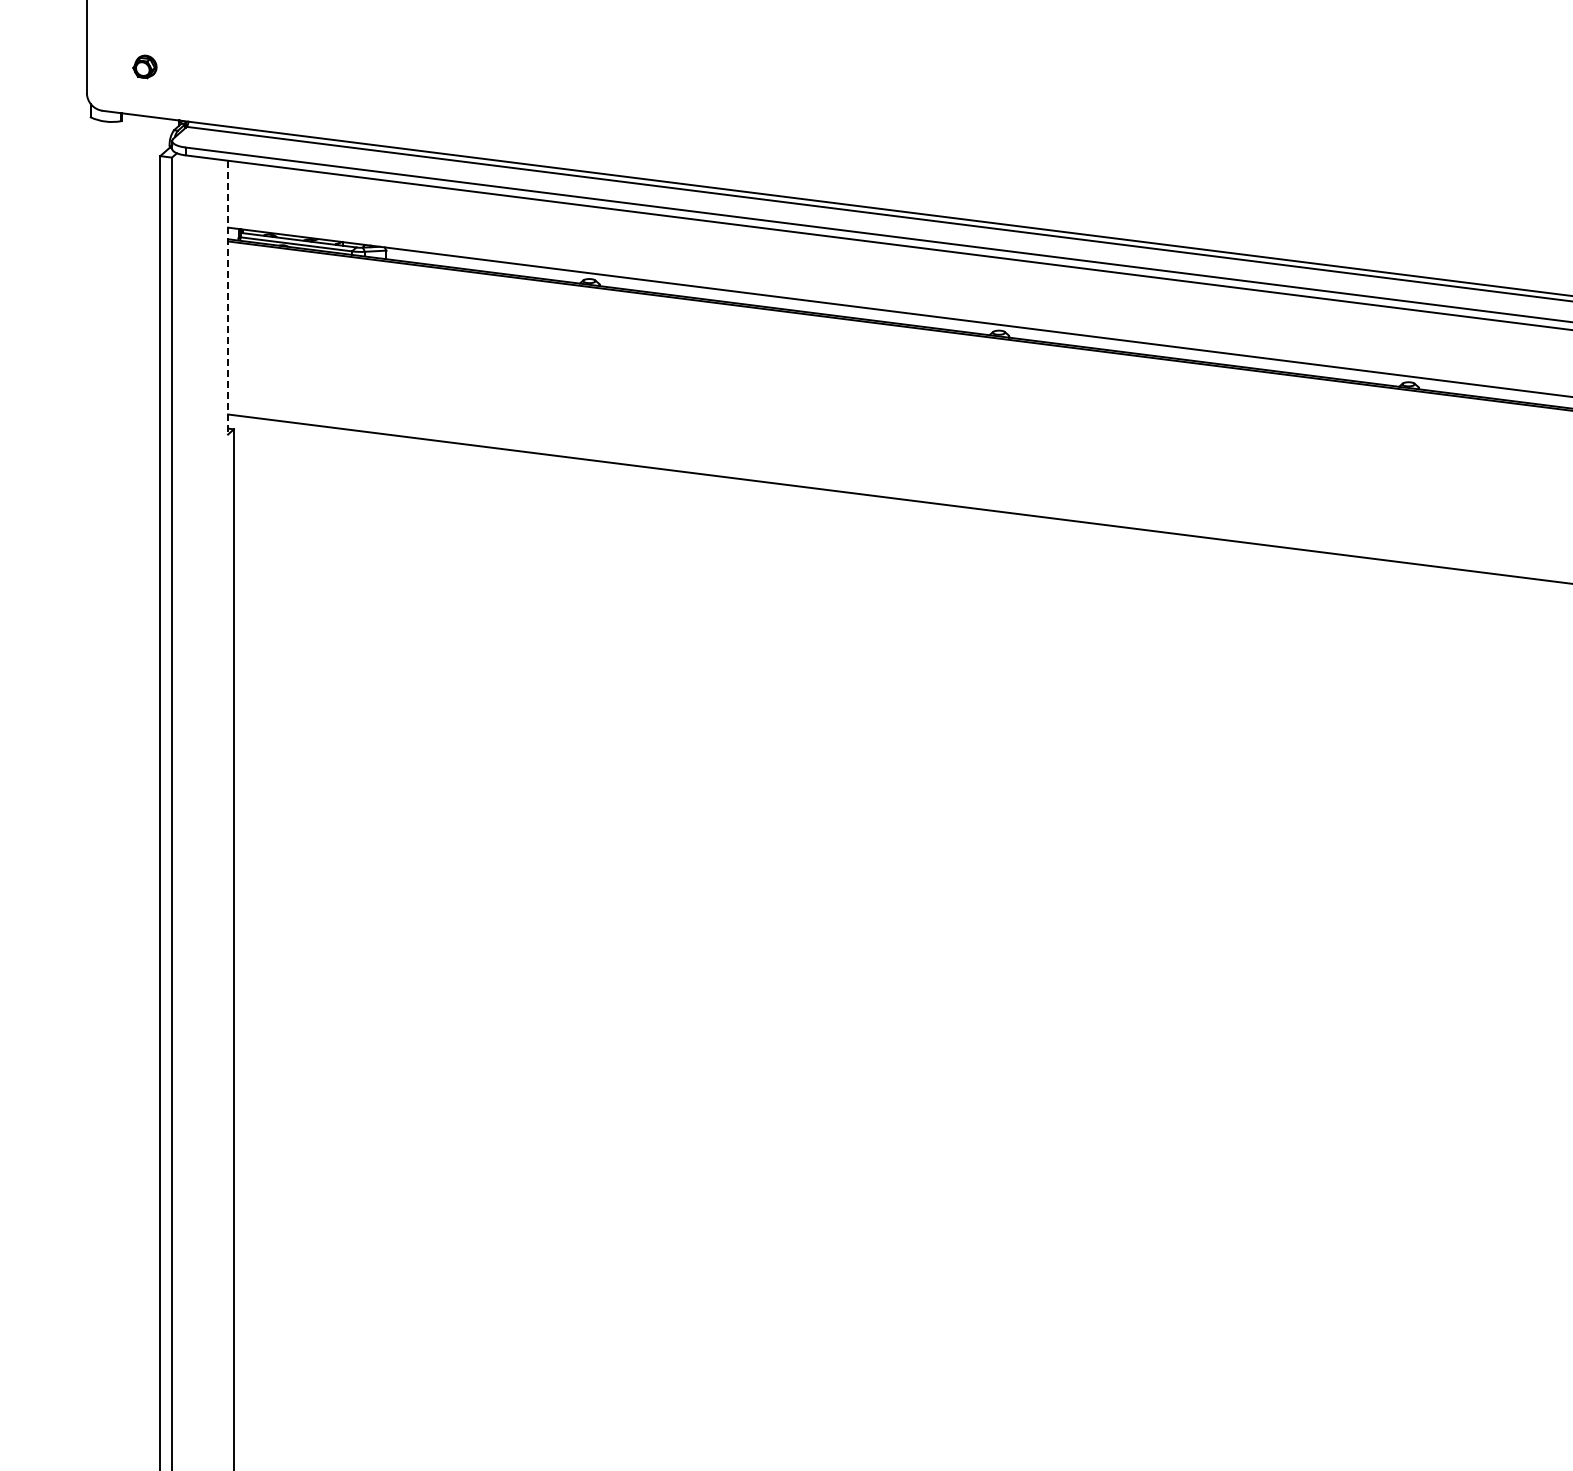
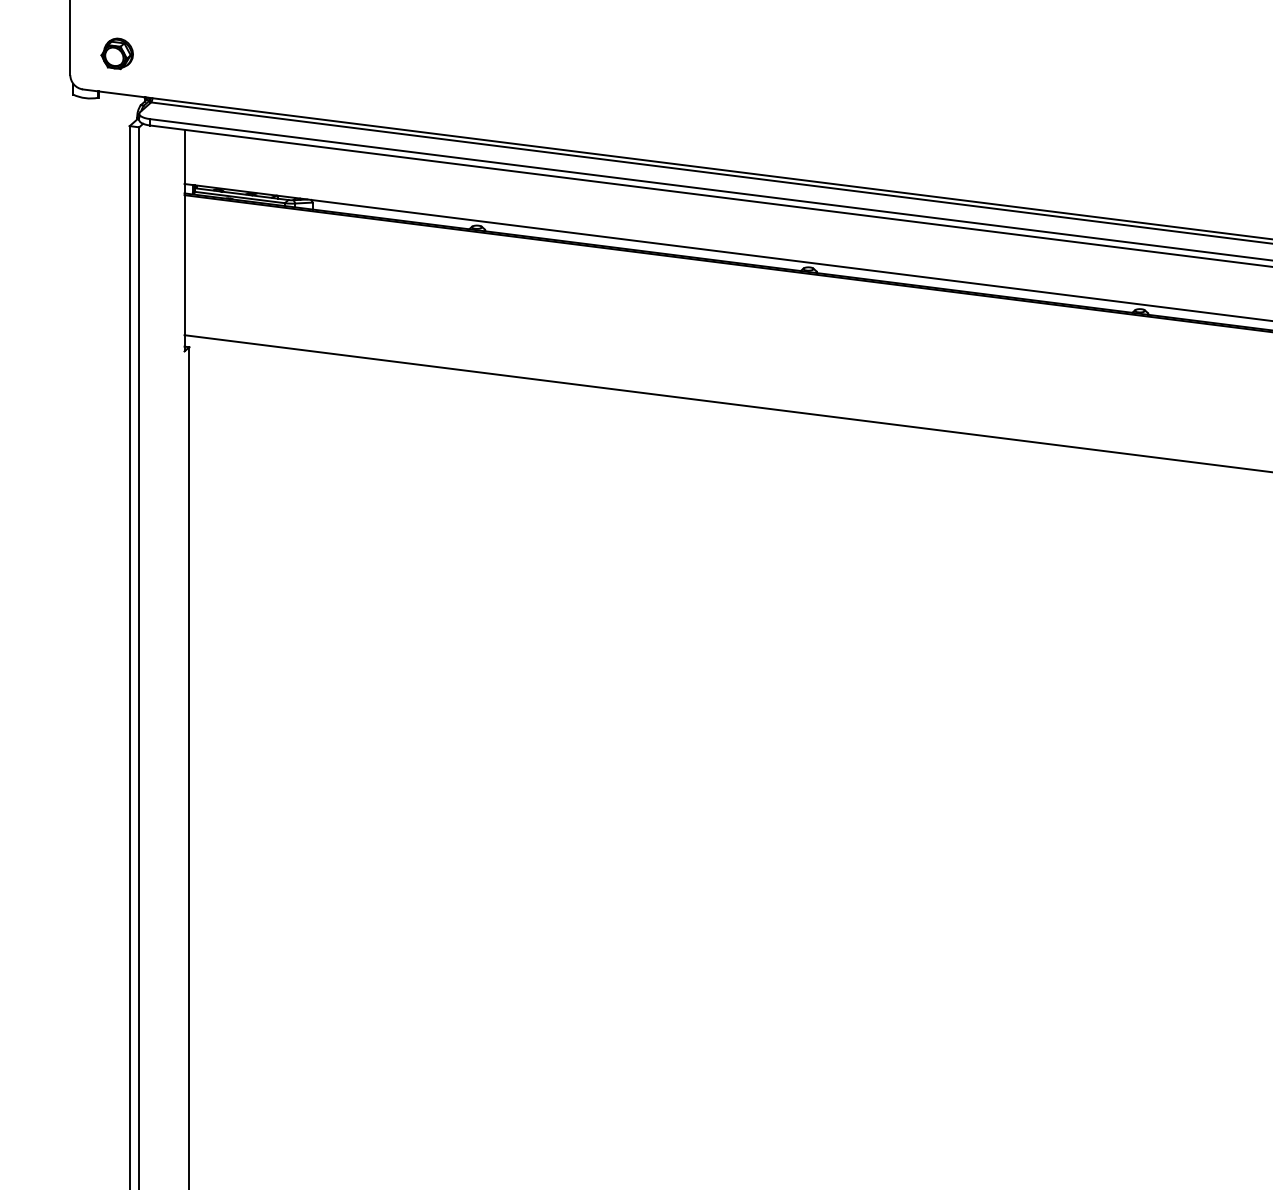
part: (144, 66) -> (116, 53), size x1.67
line: (228, 297) -> (184, 240), dashed -> solid

